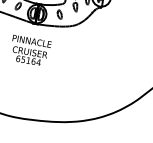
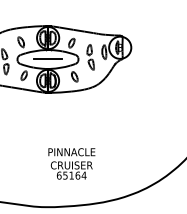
text: (30, 50) -> (71, 163), moved

